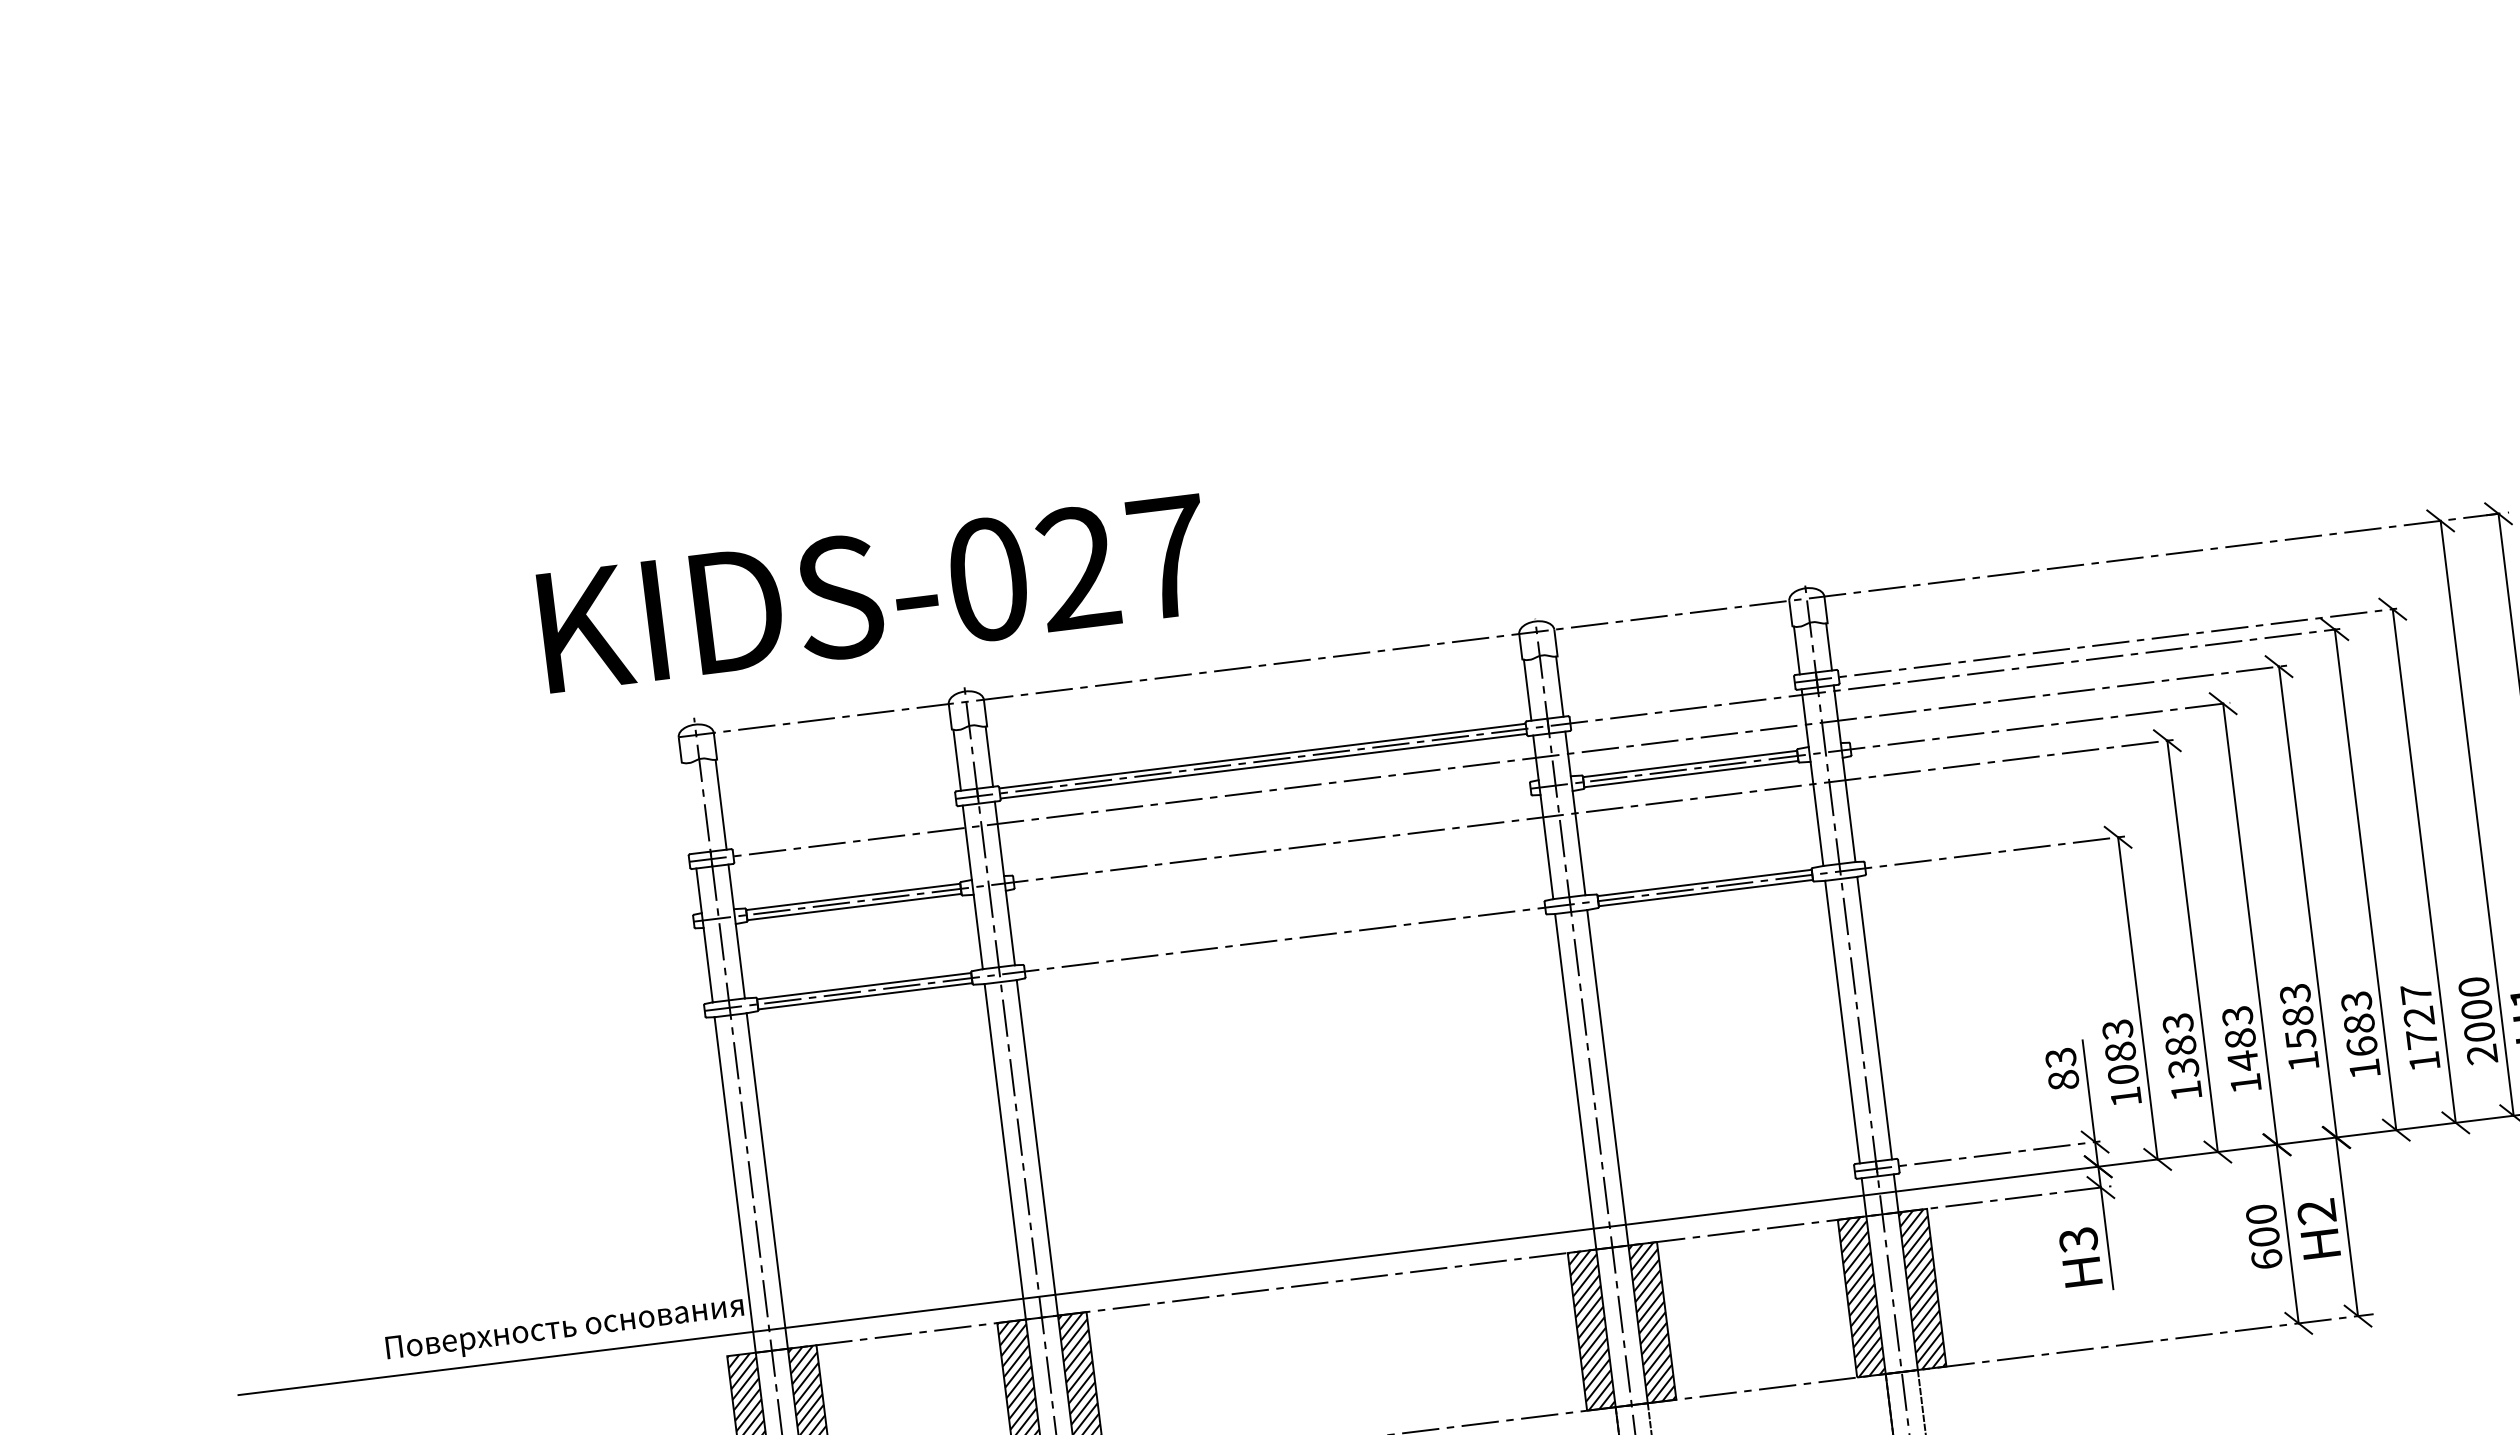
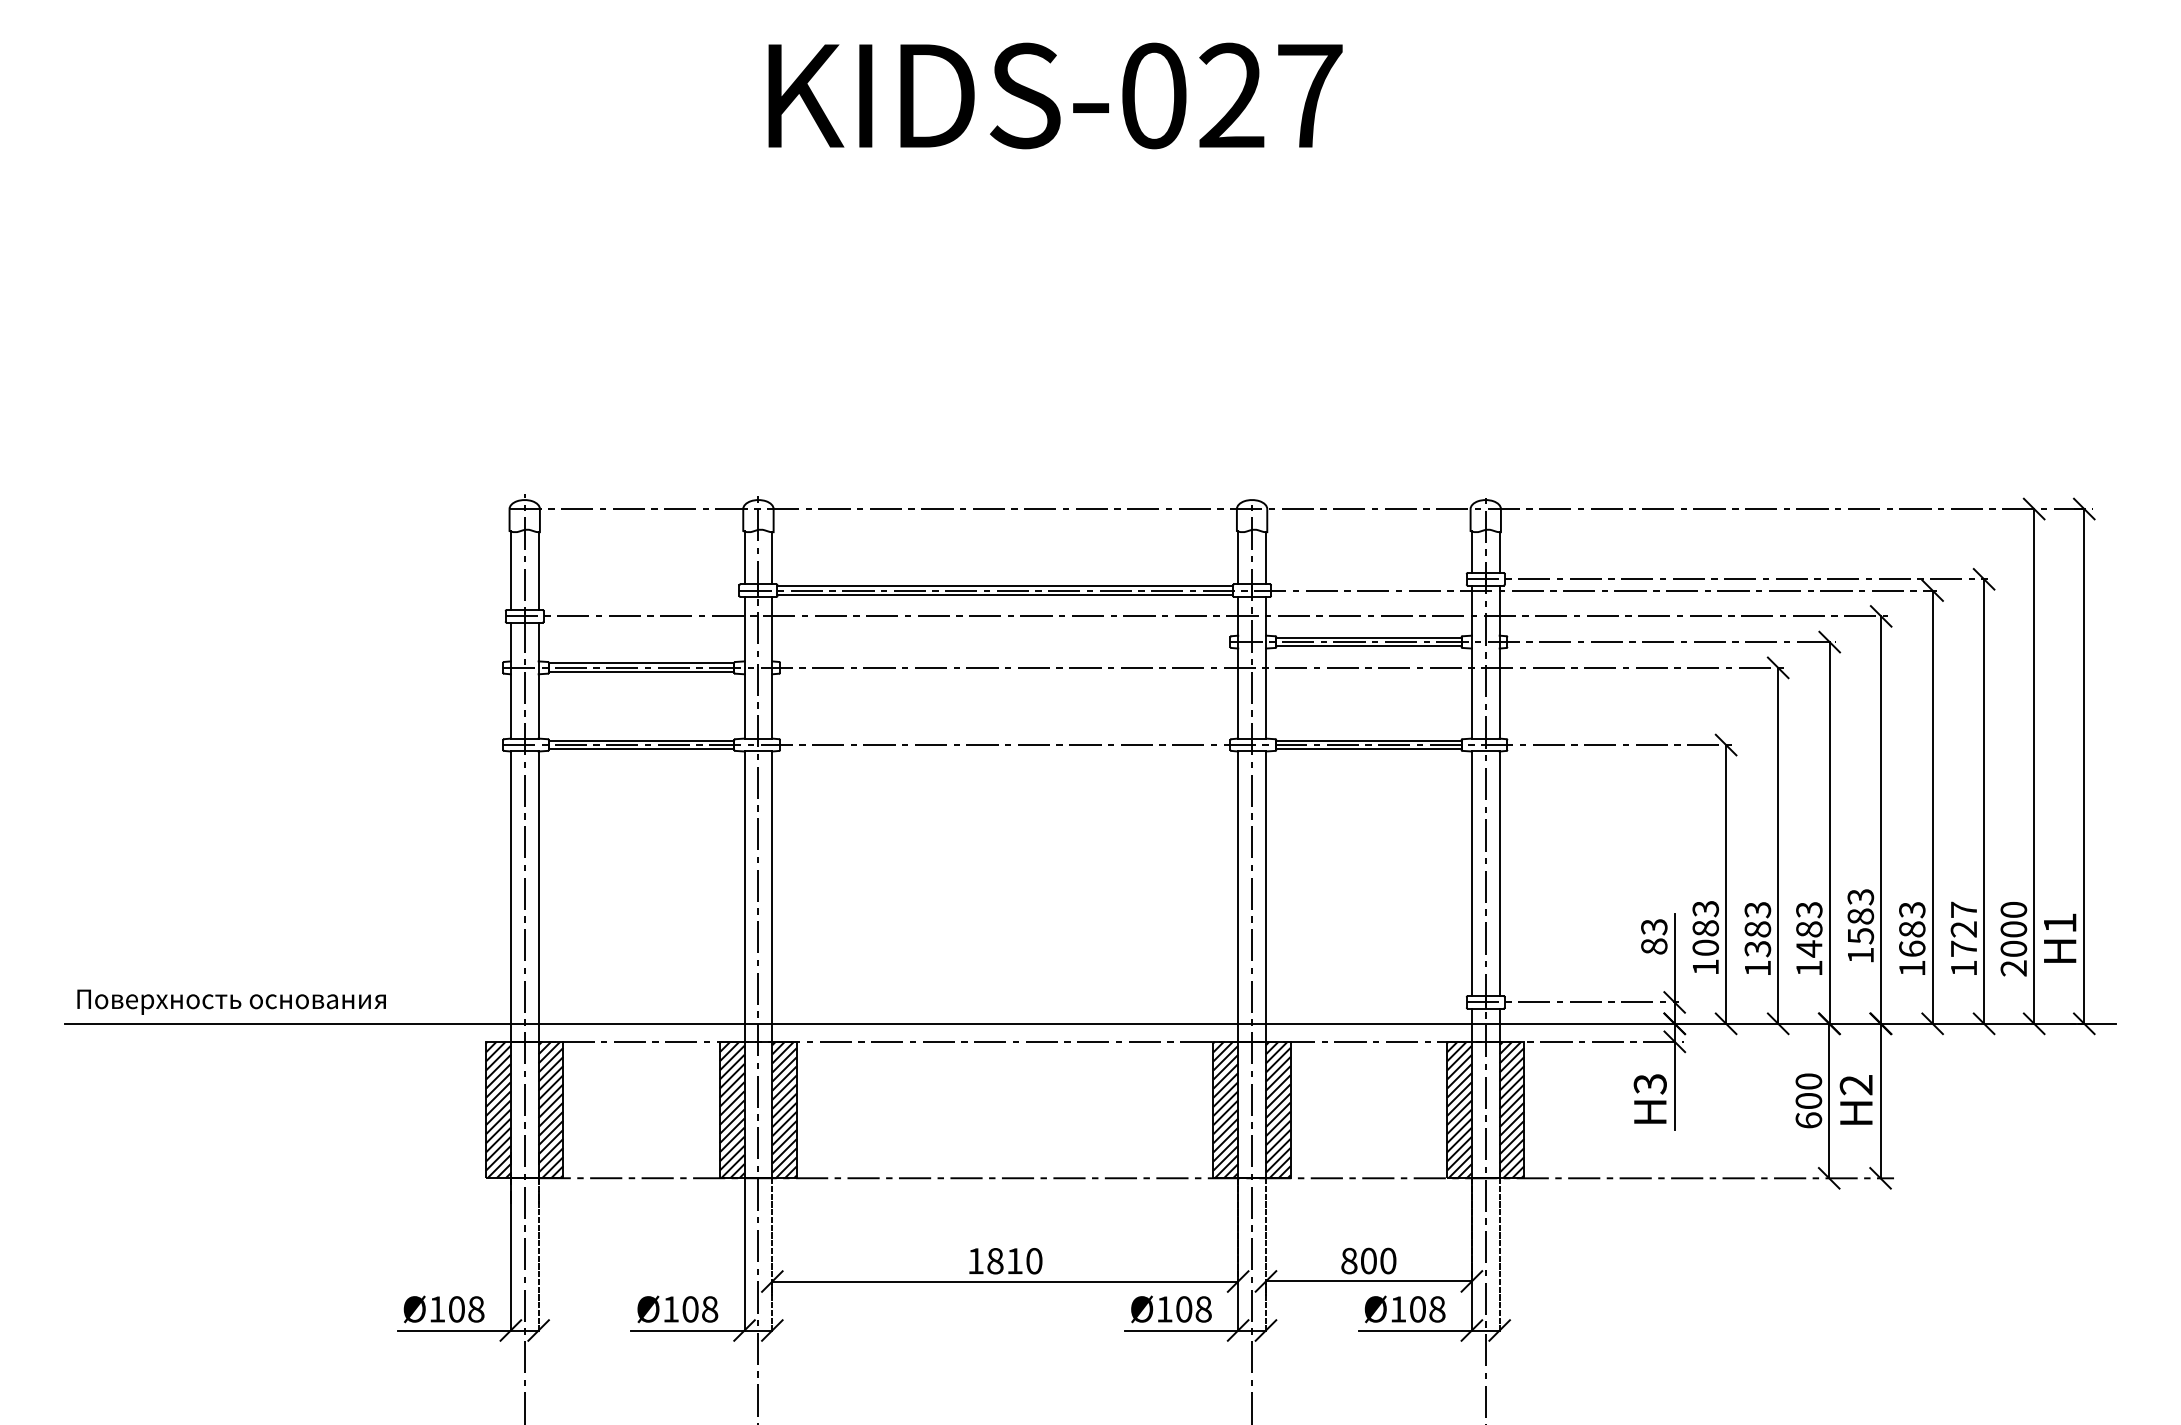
text: (874, 592) -> (1055, 95), moved
line: (688, 808) -> (510, 570), added
text: (564, 1328) -> (231, 1001), moved

